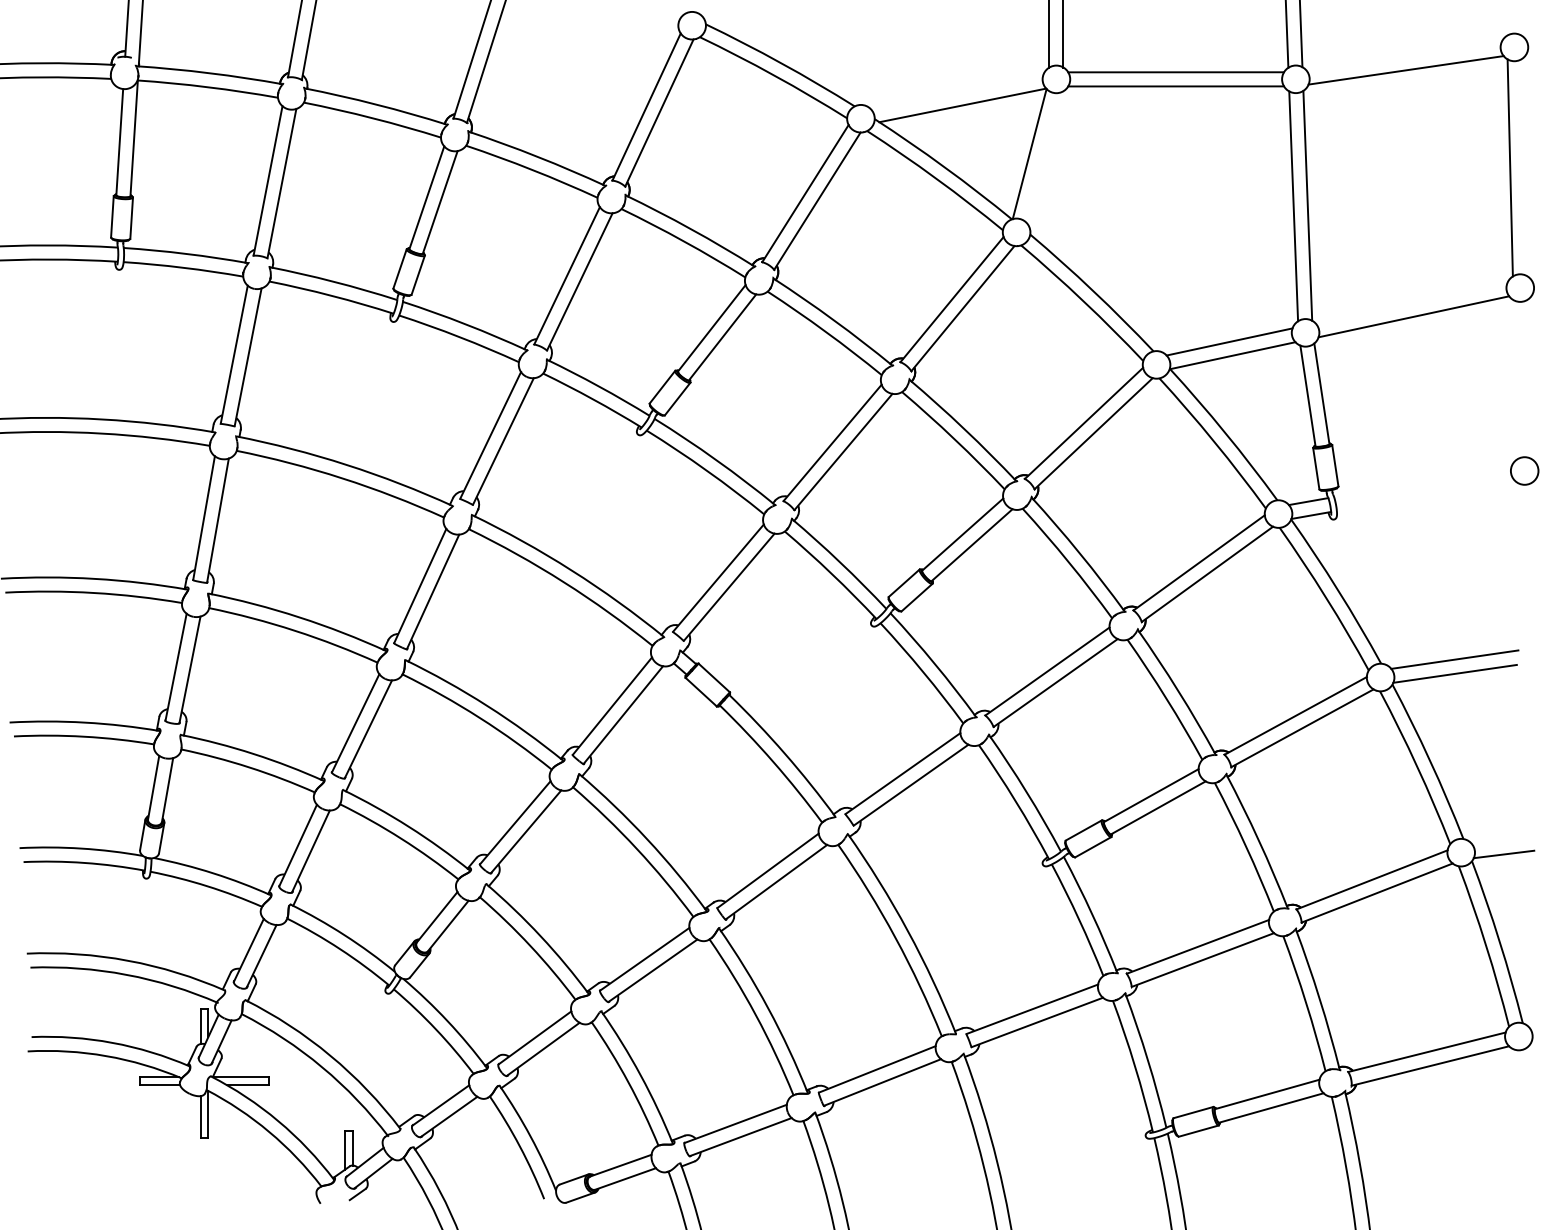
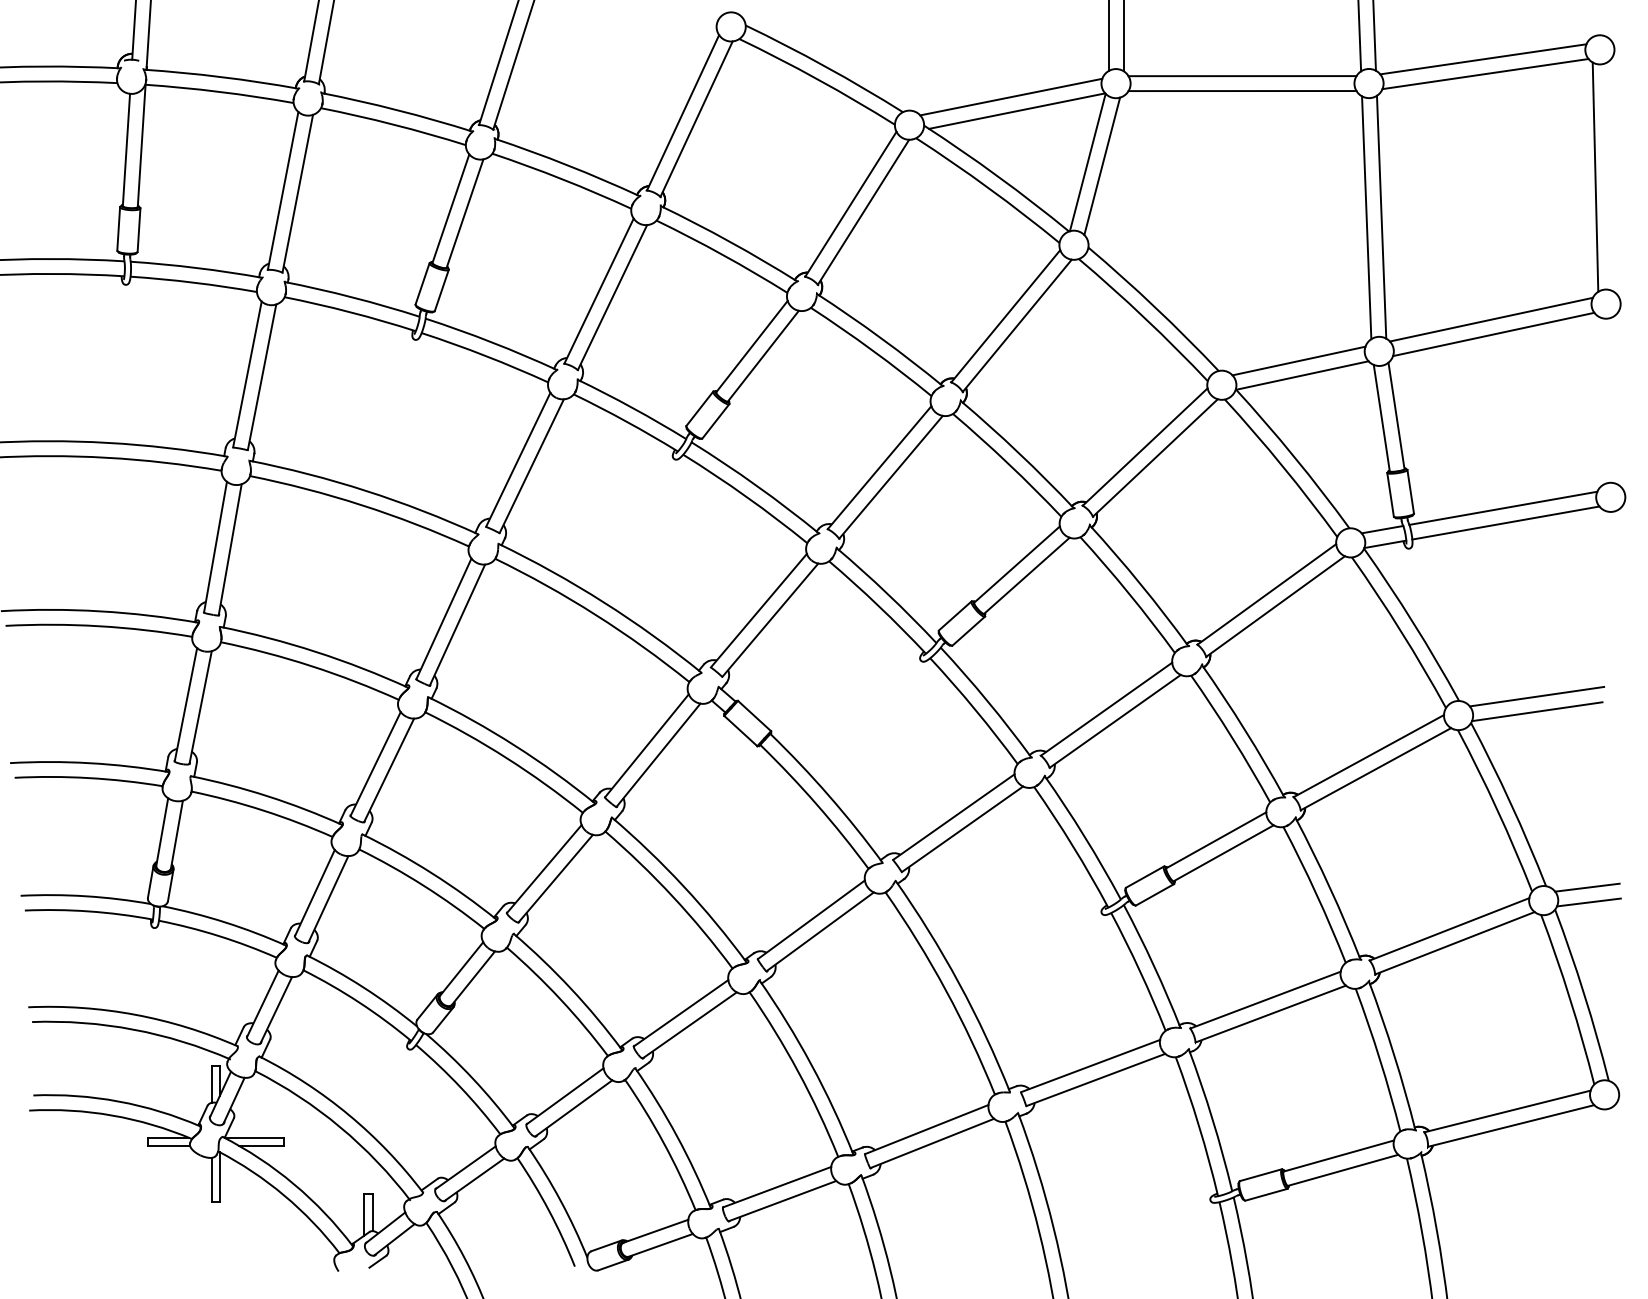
line: (1403, 56) -> (1482, 59), added
line: (957, 91) -> (1011, 96), added
line: (1043, 157) -> (1102, 166), added
line: (1411, 302) -> (1491, 319), added
line: (1422, 481) -> (1502, 508), added
line: (1424, 494) -> (1504, 522), added
line: (1502, 840) -> (1587, 887), added

